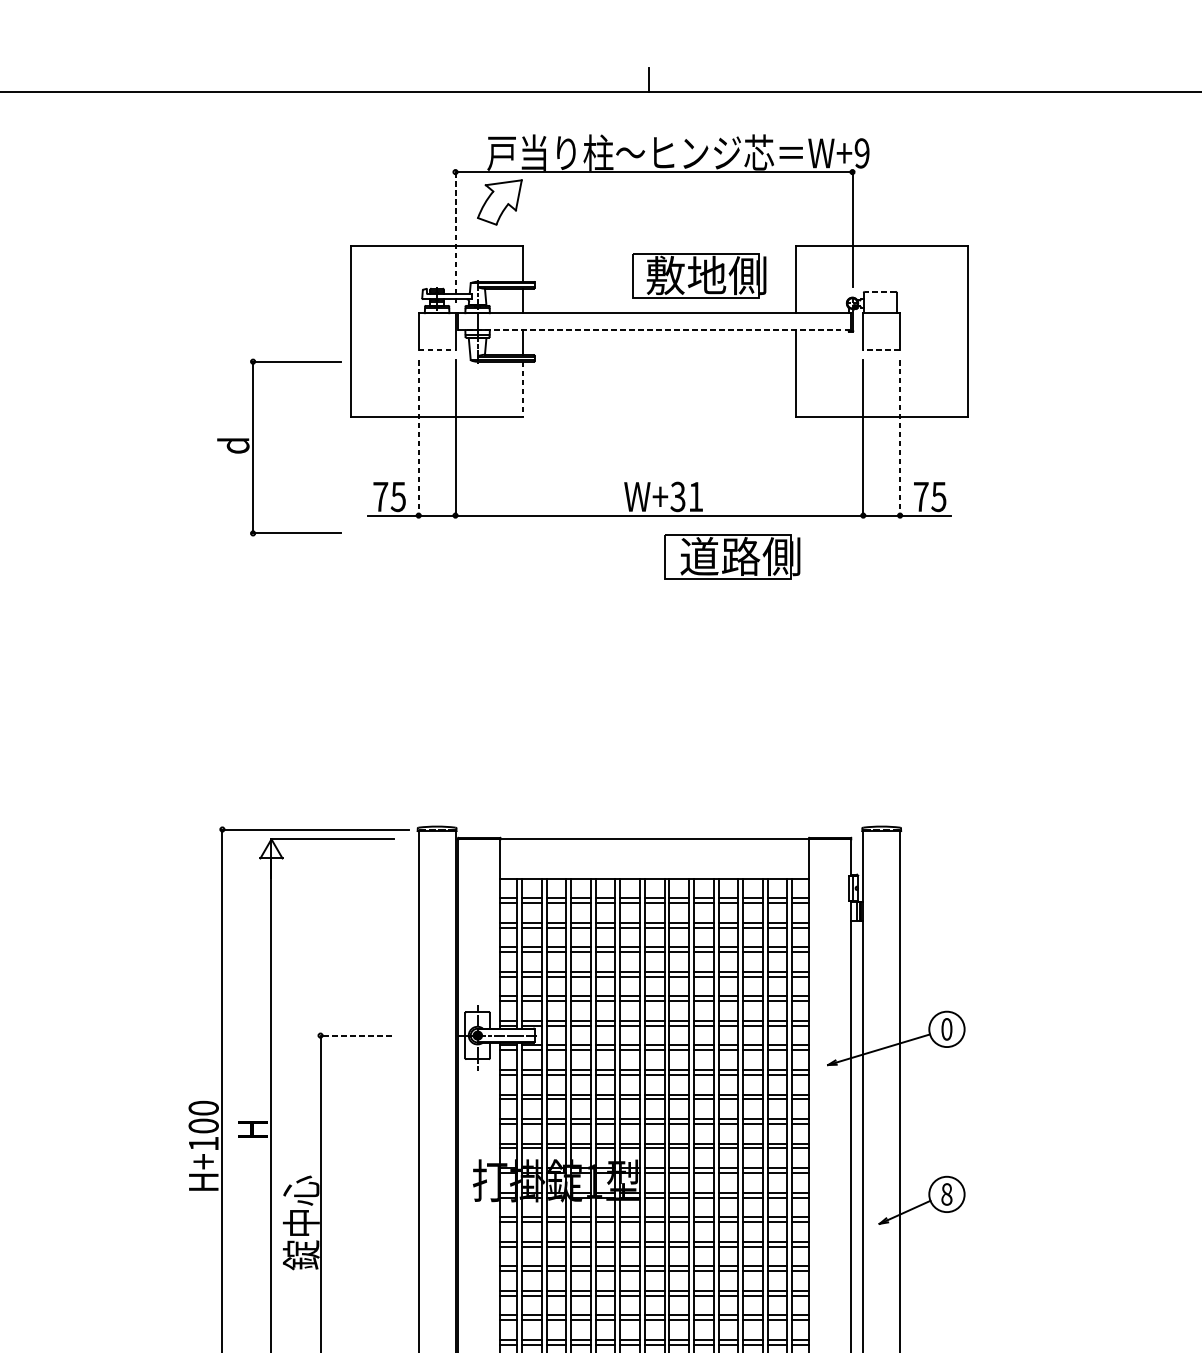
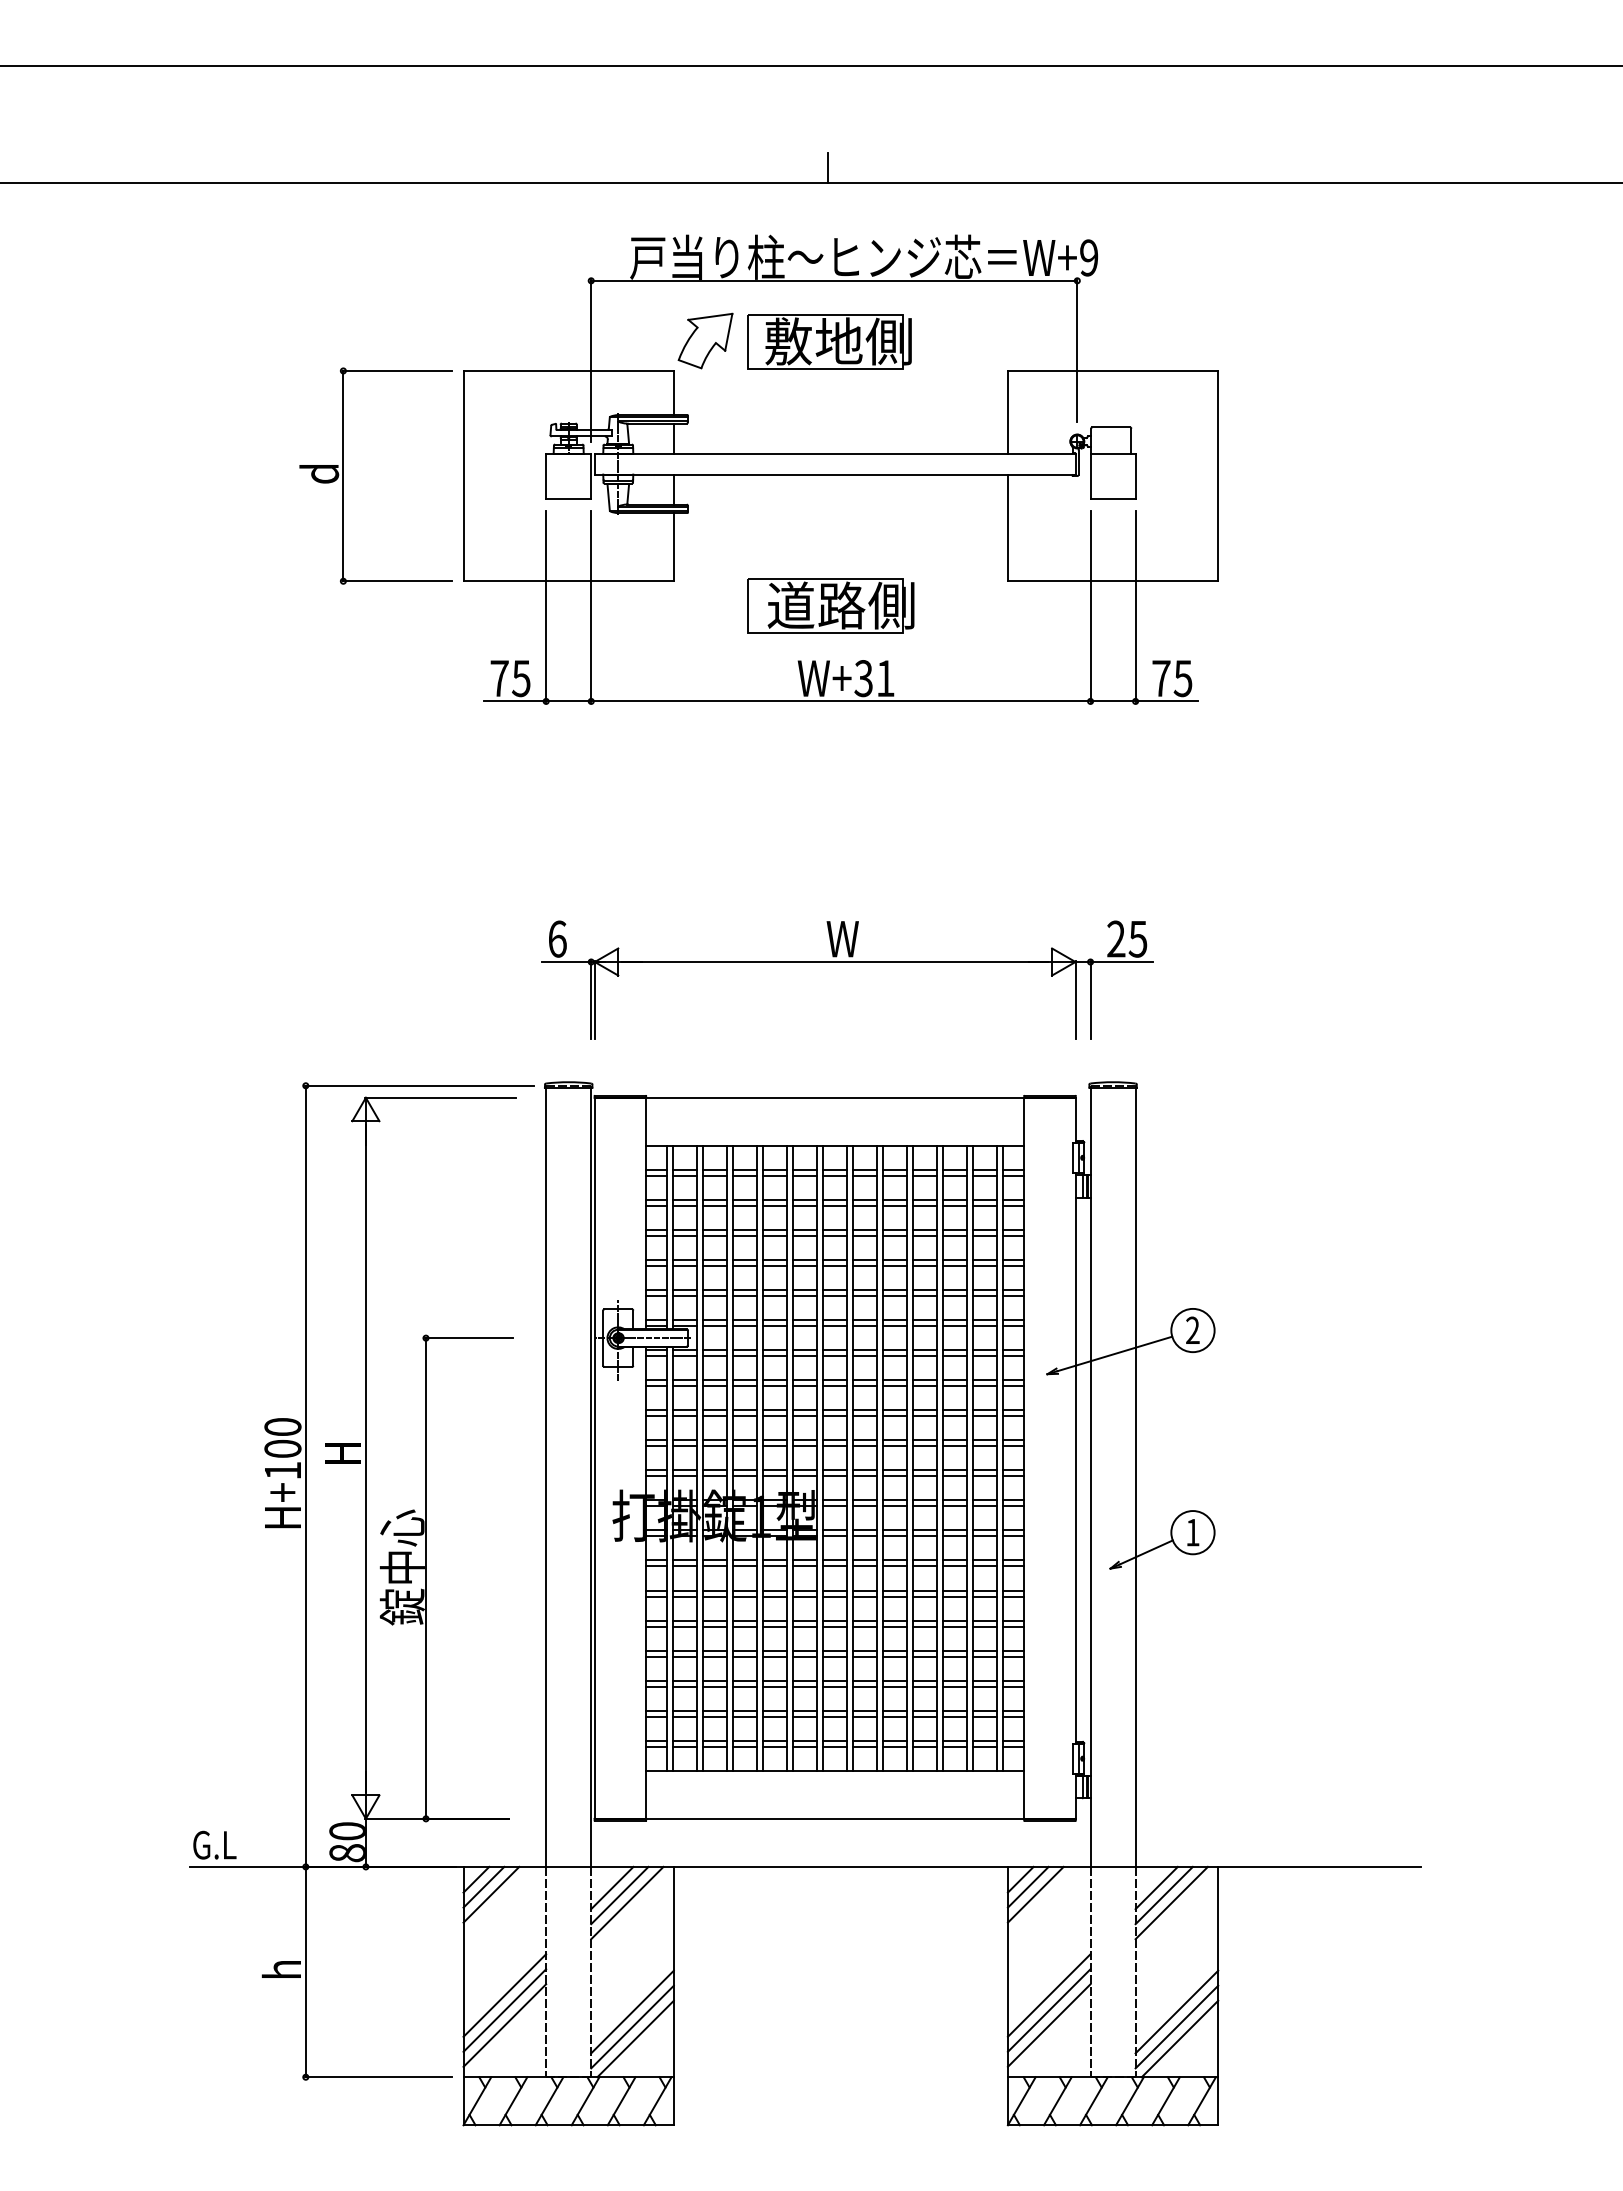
part: (499, 202) -> (705, 340), moved
line: (455, 237) -> (591, 360), dashed -> solid
part: (699, 275) -> (829, 341), moved
line: (880, 291) -> (1111, 427), dashed -> solid
line: (655, 330) -> (835, 474), dashed -> solid
line: (436, 349) -> (568, 498), dashed -> solid
line: (882, 349) -> (1113, 498), dashed -> solid
line: (522, 389) -> (673, 547), dashed -> solid
line: (418, 438) -> (546, 606), dashed -> solid
line: (900, 438) -> (1135, 606), dashed -> solid
part: (253, 447) -> (343, 475), moved
part: (731, 556) -> (830, 605), moved
part: (664, 728) -> (847, 962), added
text: (946, 1029) -> (1192, 1330), 0 -> 2
line: (356, 1035) -> (469, 1338), dashed -> solid
text: (946, 1194) -> (1192, 1532), 8 -> 1

